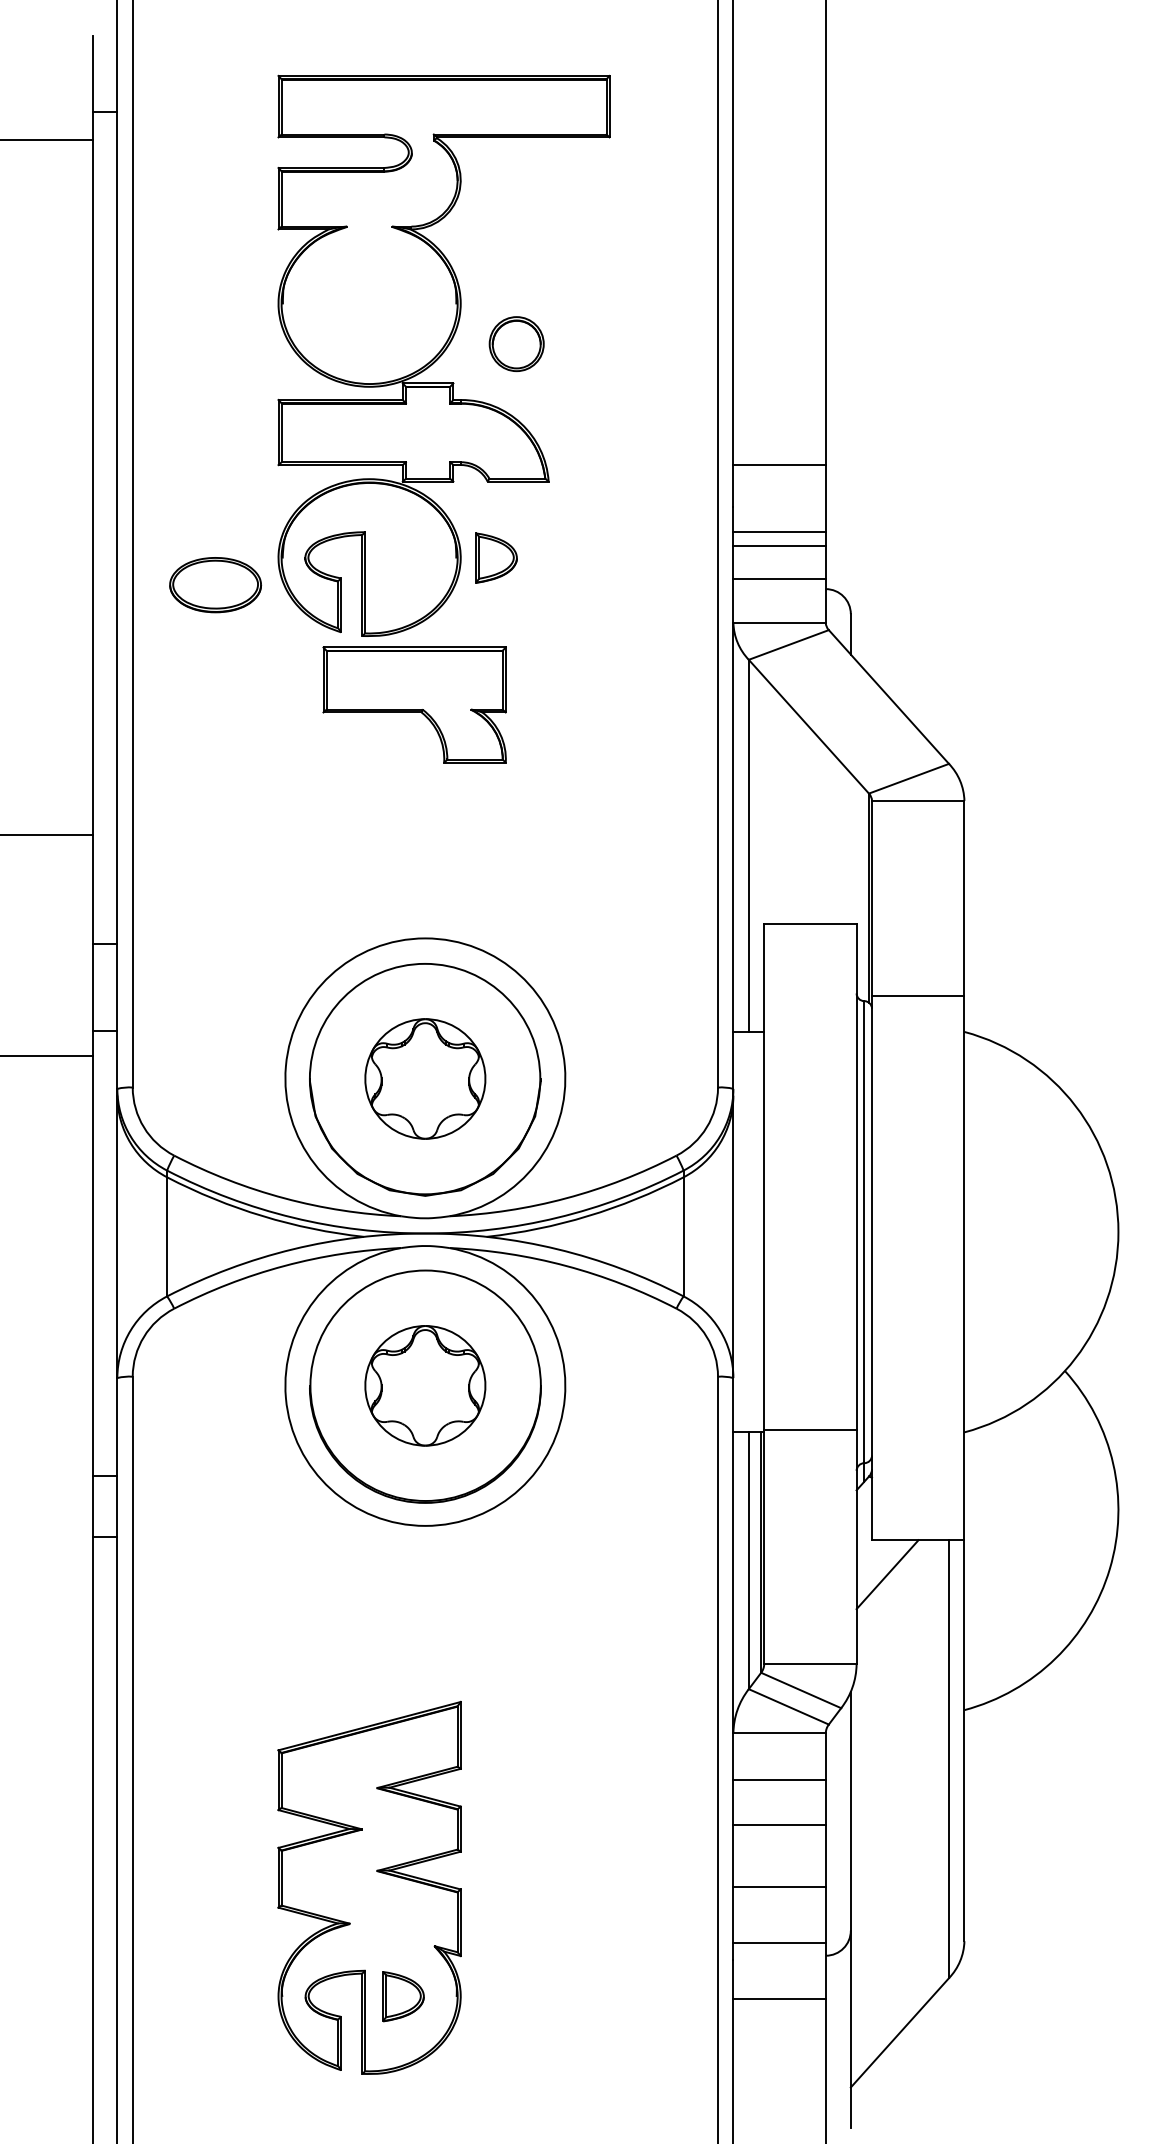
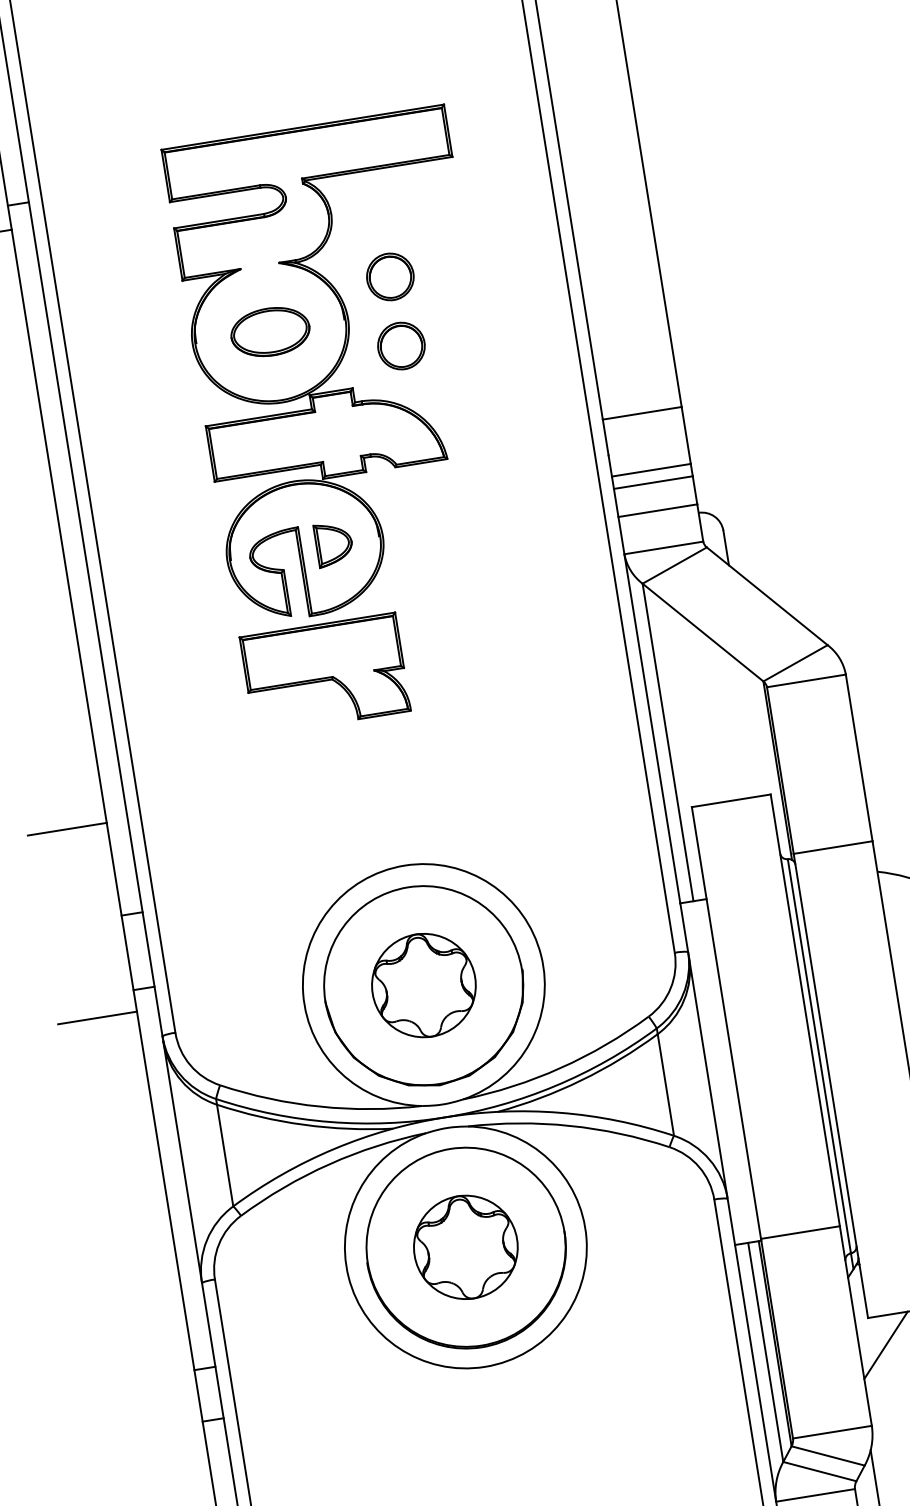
part: (516, 262) -> (390, 276), added
part: (496, 557) -> (334, 543), moved
part: (215, 585) -> (270, 332), moved
part: (414, 704) -> (325, 673), moved

